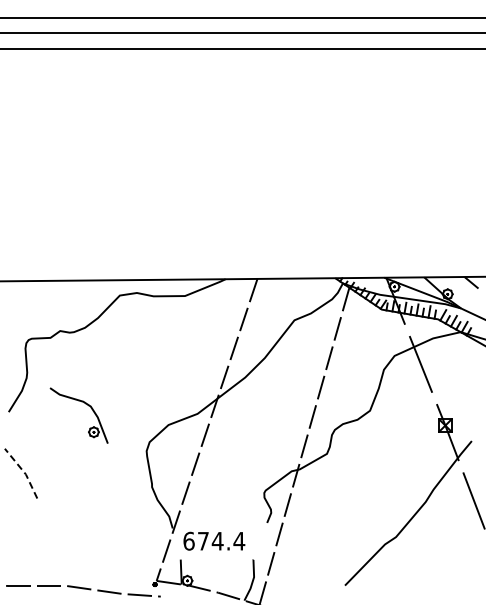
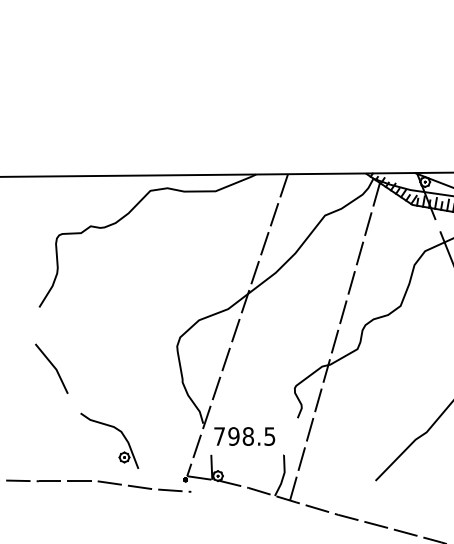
part: (85, 404) -> (116, 429), moved
line: (24, 472) -> (55, 367), dashed -> solid
text: (214, 540) -> (245, 435), 674.4 -> 798.5

